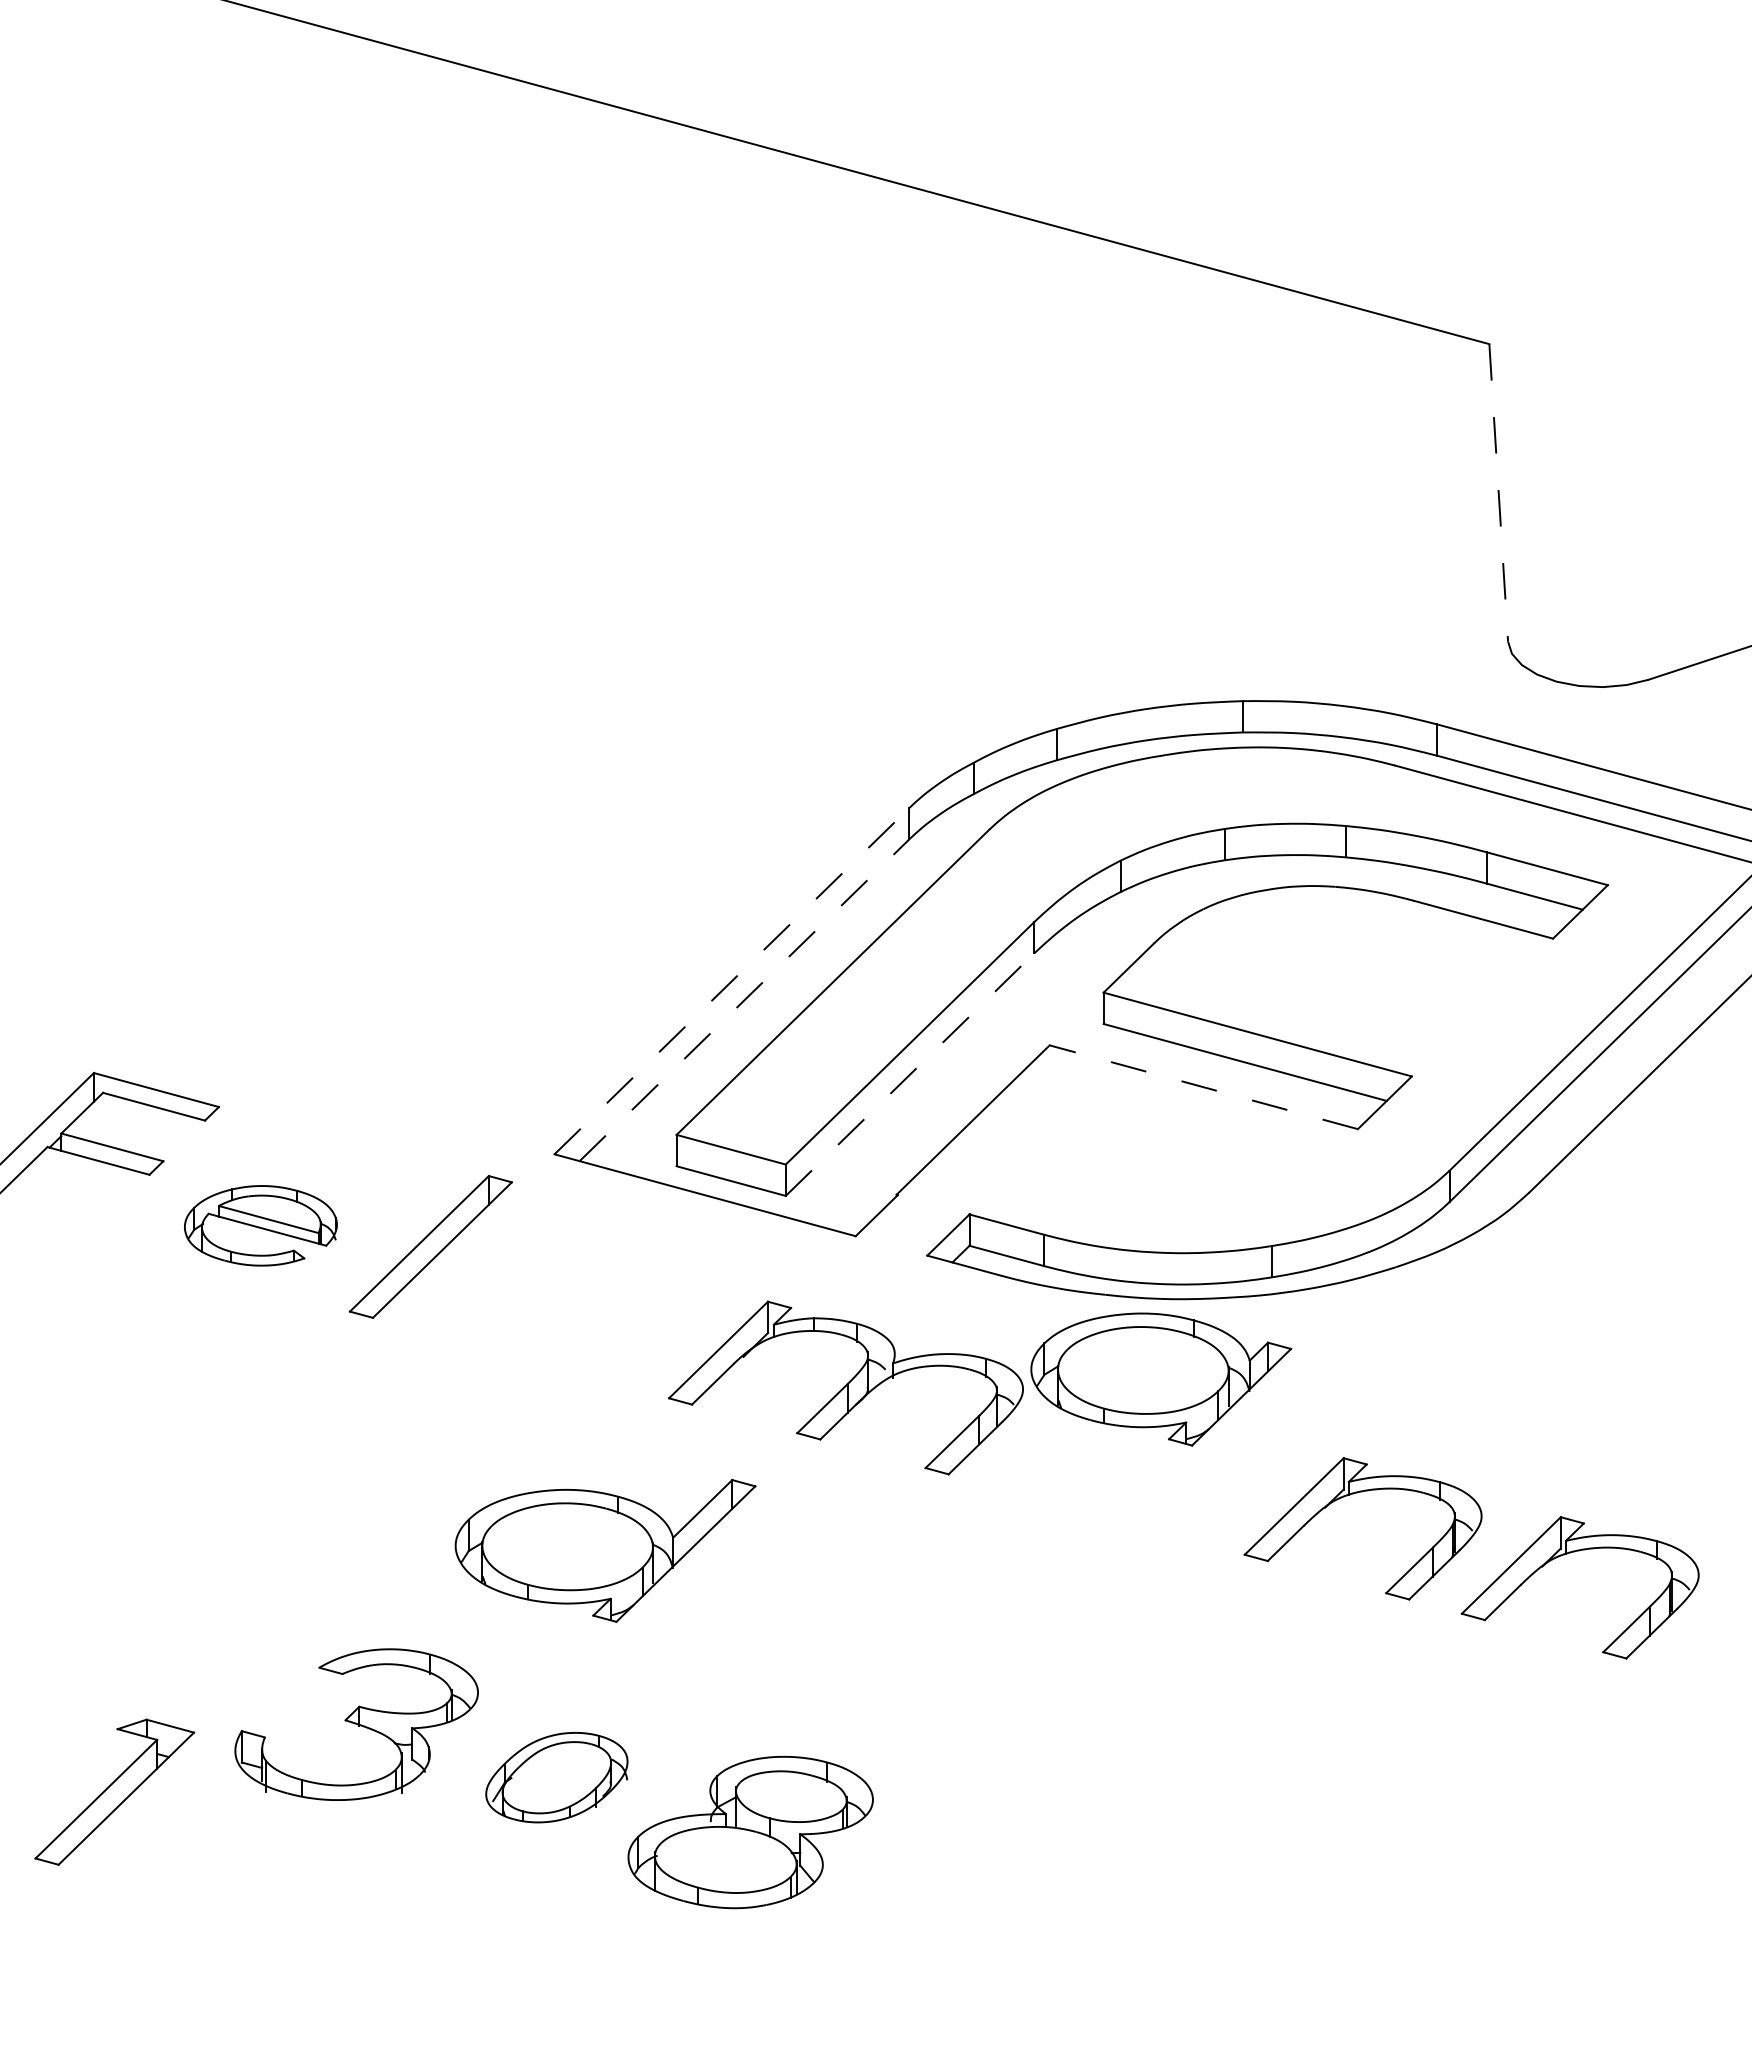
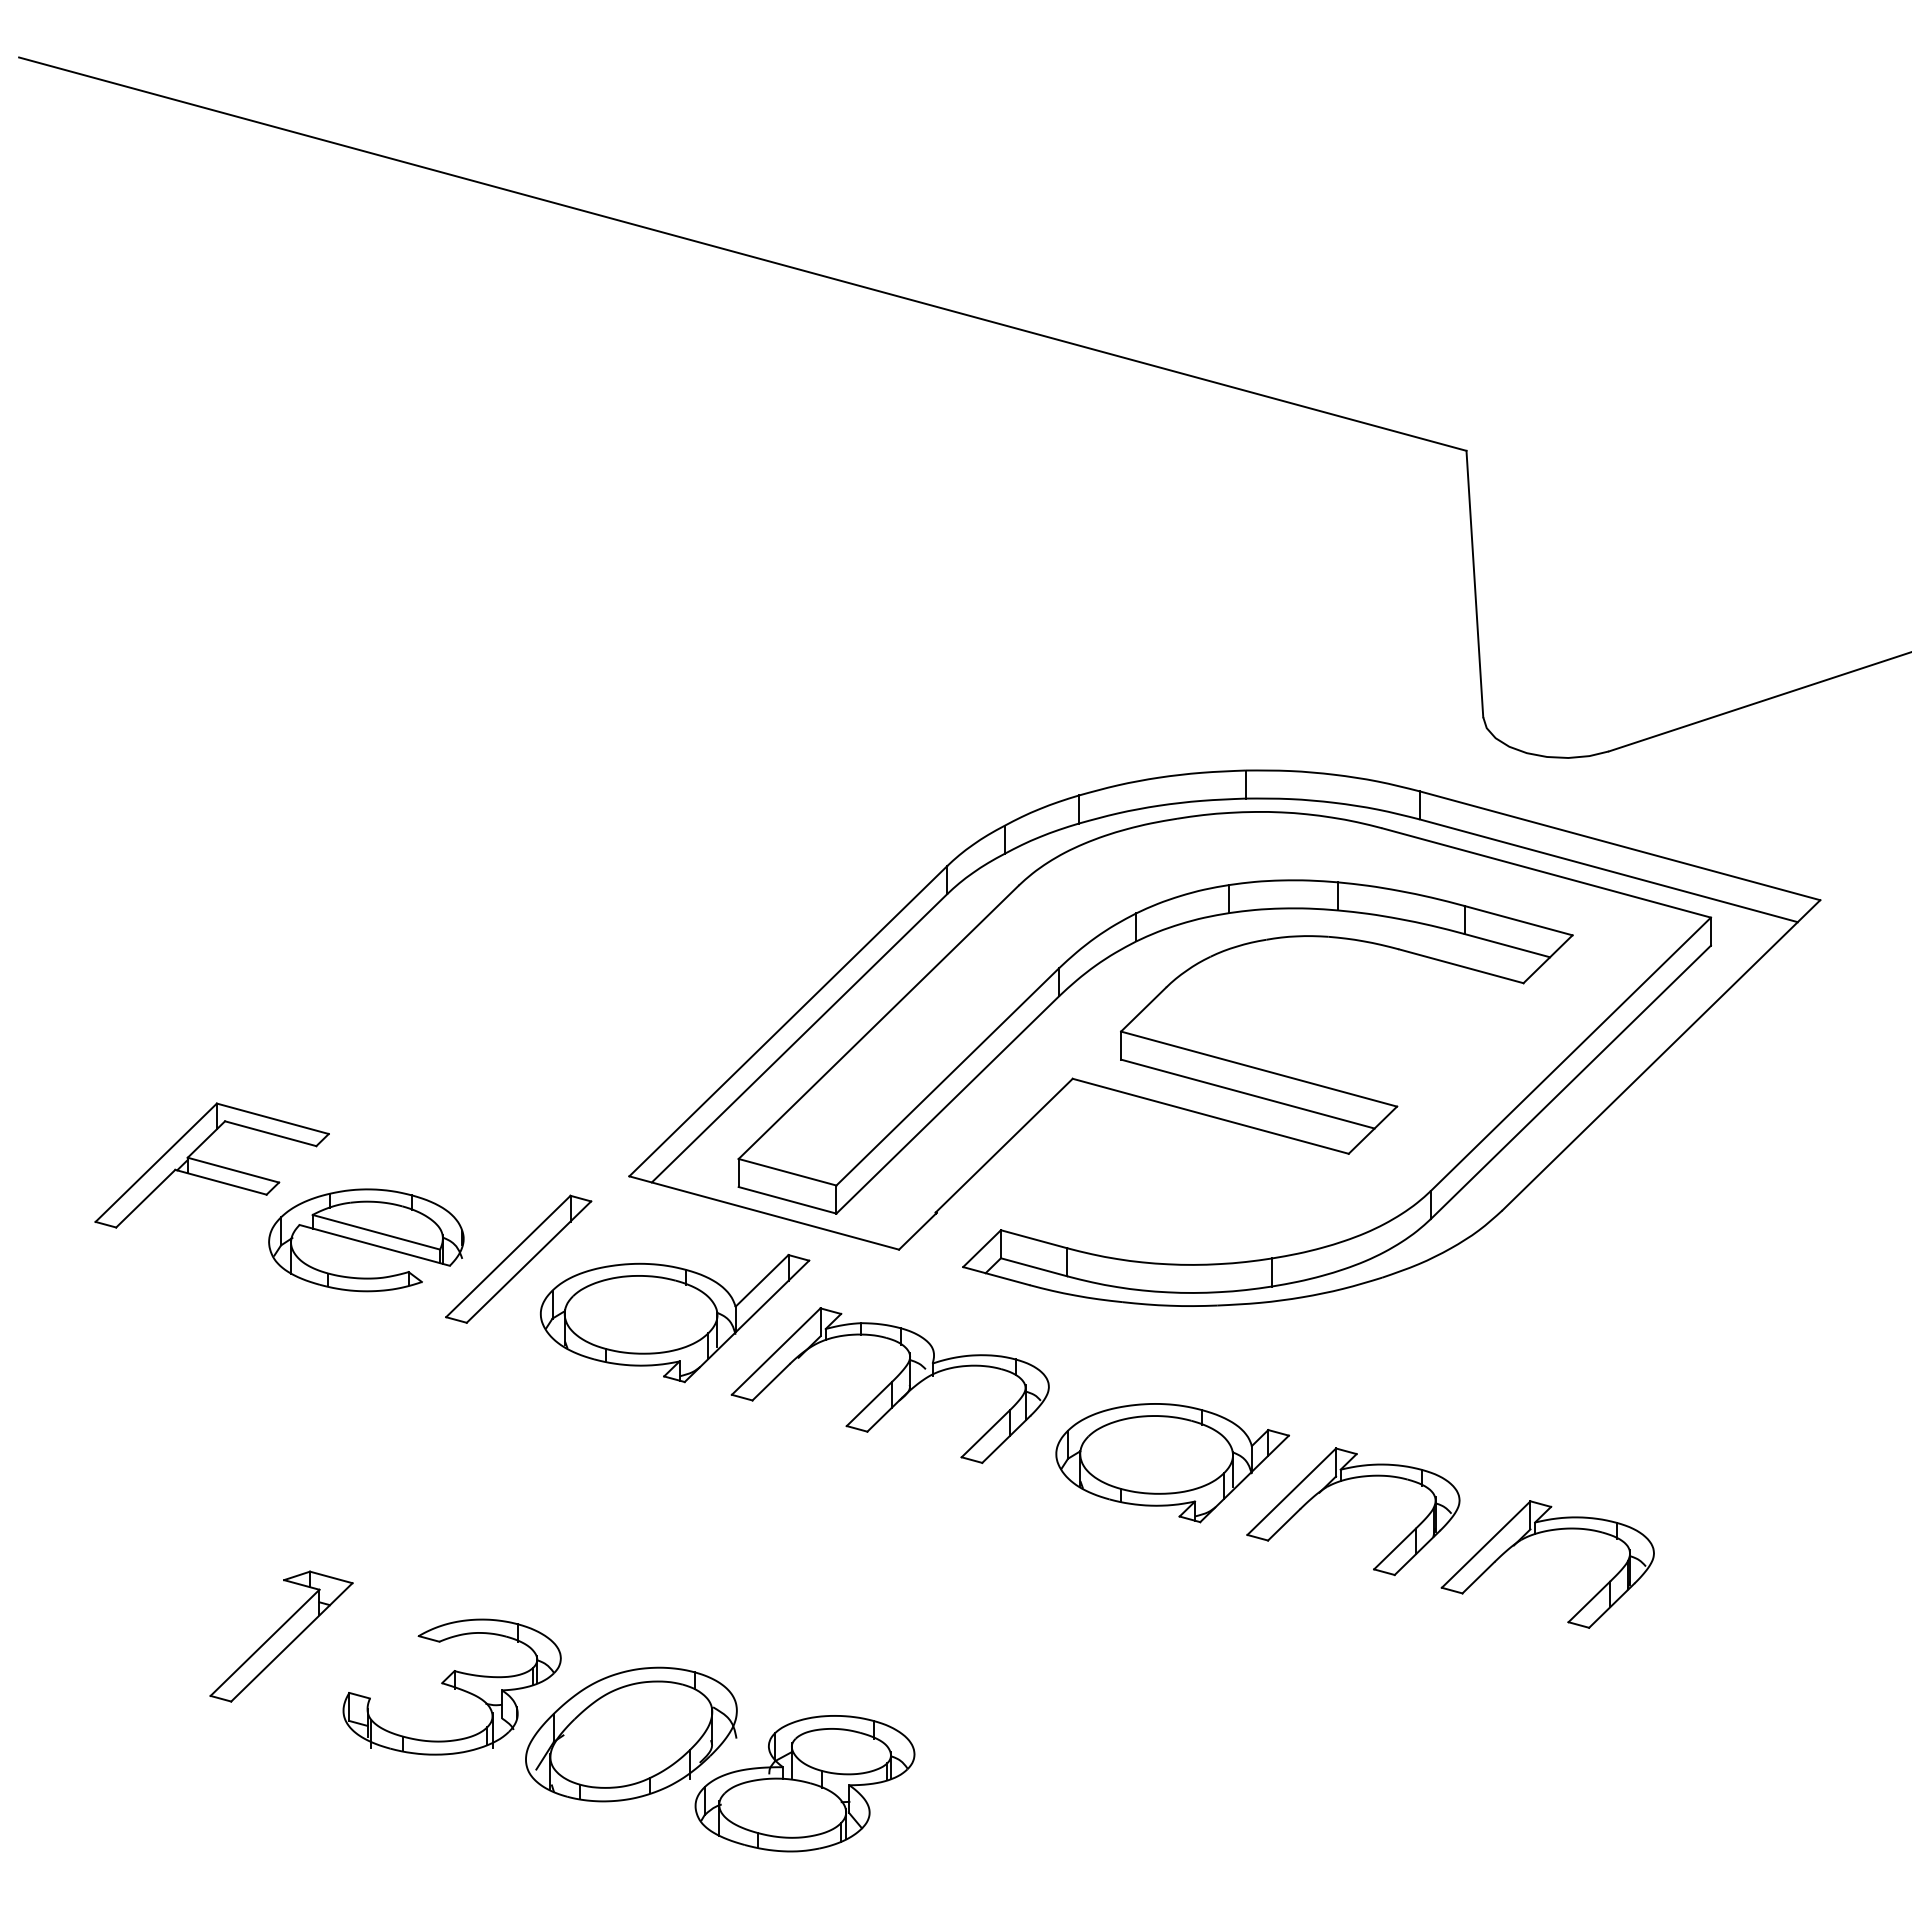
line: (1498, 493) -> (1474, 584), dashed -> solid
line: (732, 980) -> (788, 1020), dashed -> solid
line: (744, 1000) -> (799, 1038), dashed -> solid
line: (910, 1074) -> (948, 1104), dashed -> solid
line: (1203, 1087) -> (1210, 1116), dashed -> solid
part: (261, 1225) -> (366, 1240), size x1.43
part: (1161, 1380) -> (1172, 1463), moved
part: (606, 1550) -> (675, 1318), moved
part: (556, 1777) -> (631, 1734), size x1.67
part: (114, 1792) -> (281, 1636), moved

